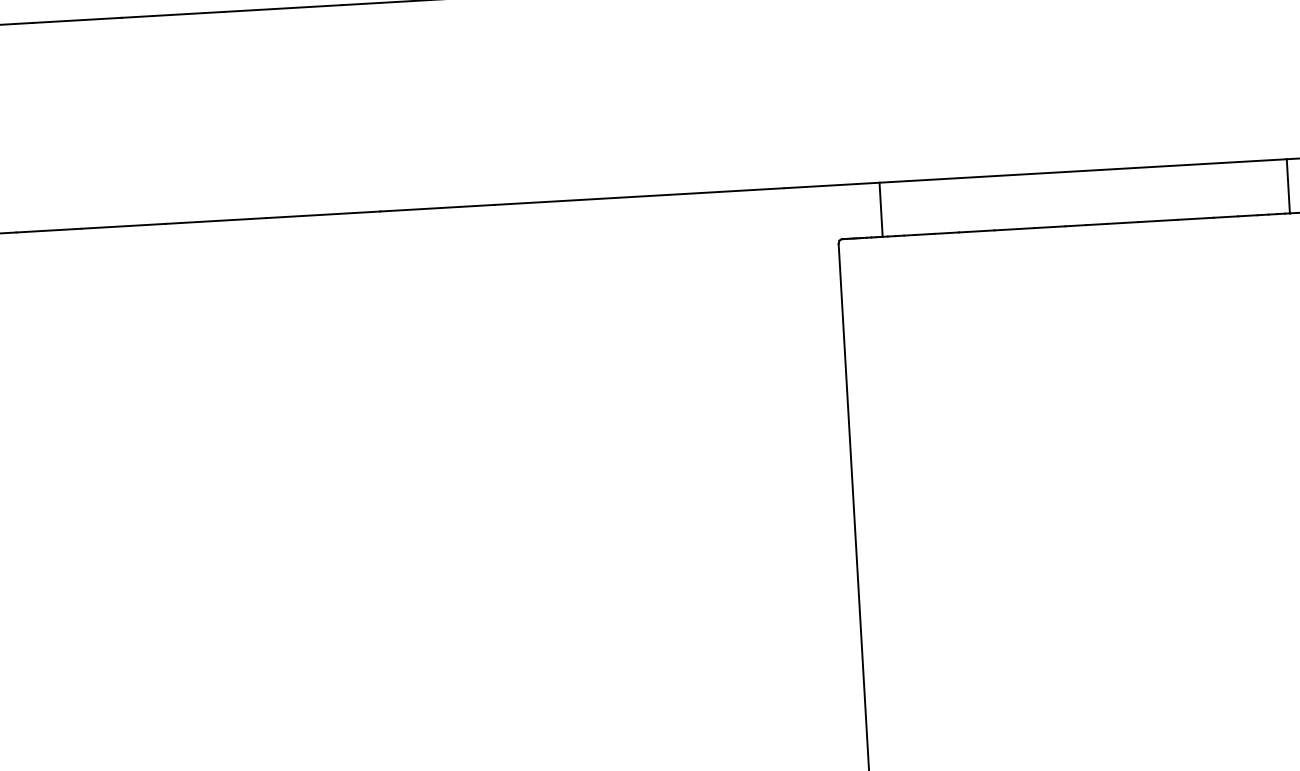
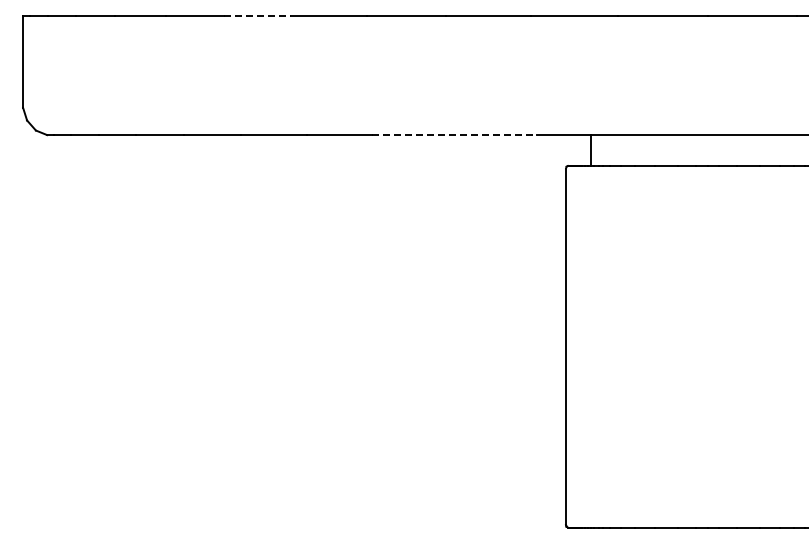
line: (284, 8) -> (258, 16), solid -> dashed
line: (639, 197) -> (454, 135), solid -> dashed

